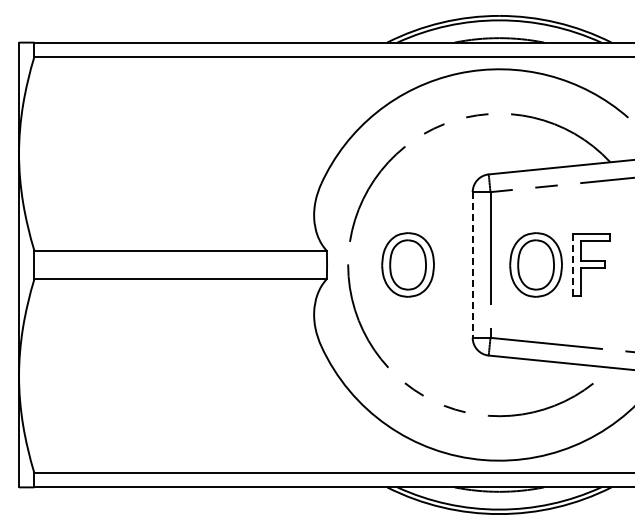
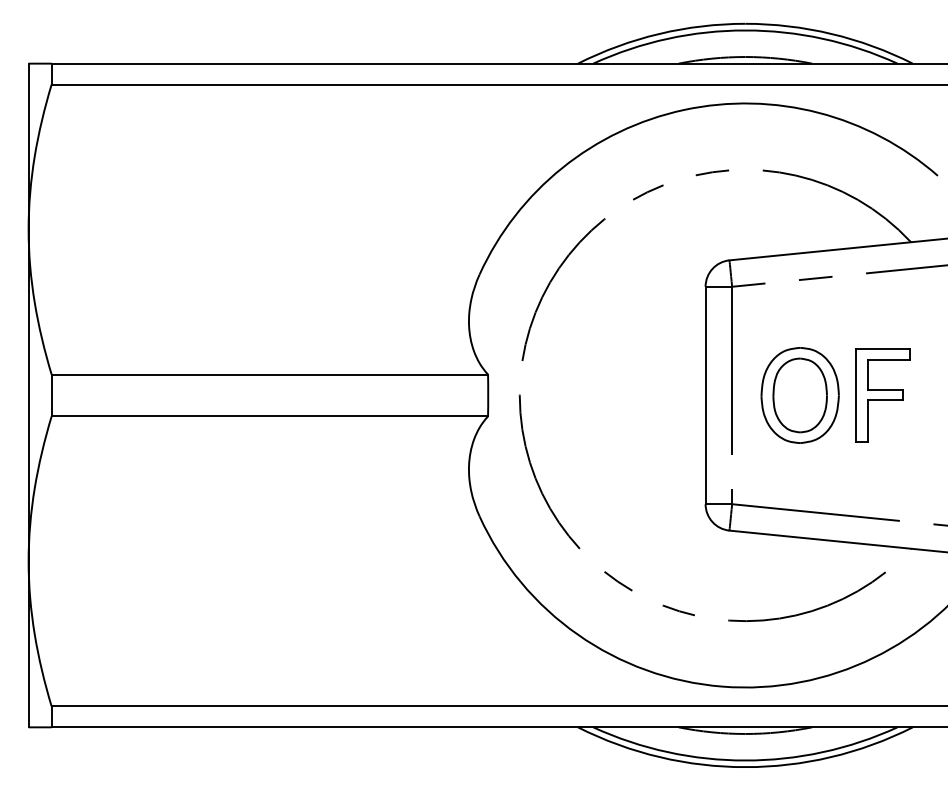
part: (407, 264) -> (608, 394), removed
line: (472, 264) -> (705, 394), dashed -> solid
line: (573, 264) -> (856, 394), dashed -> solid

